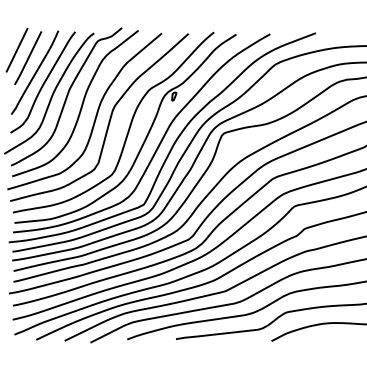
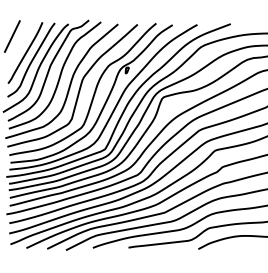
line: (28, 58) -> (20, 42), removed

